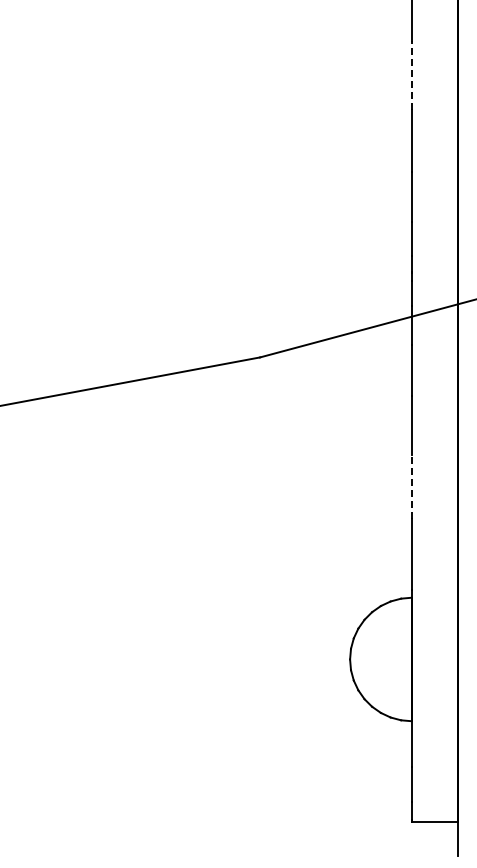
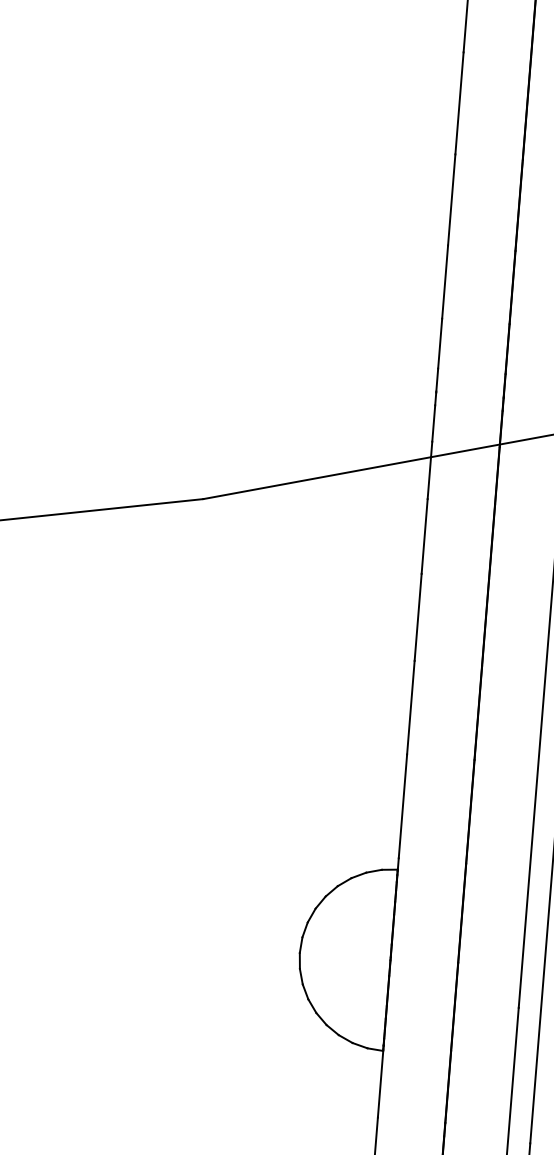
line: (411, 75) -> (458, 103), dashed -> solid
line: (411, 487) -> (410, 707), dashed -> solid

